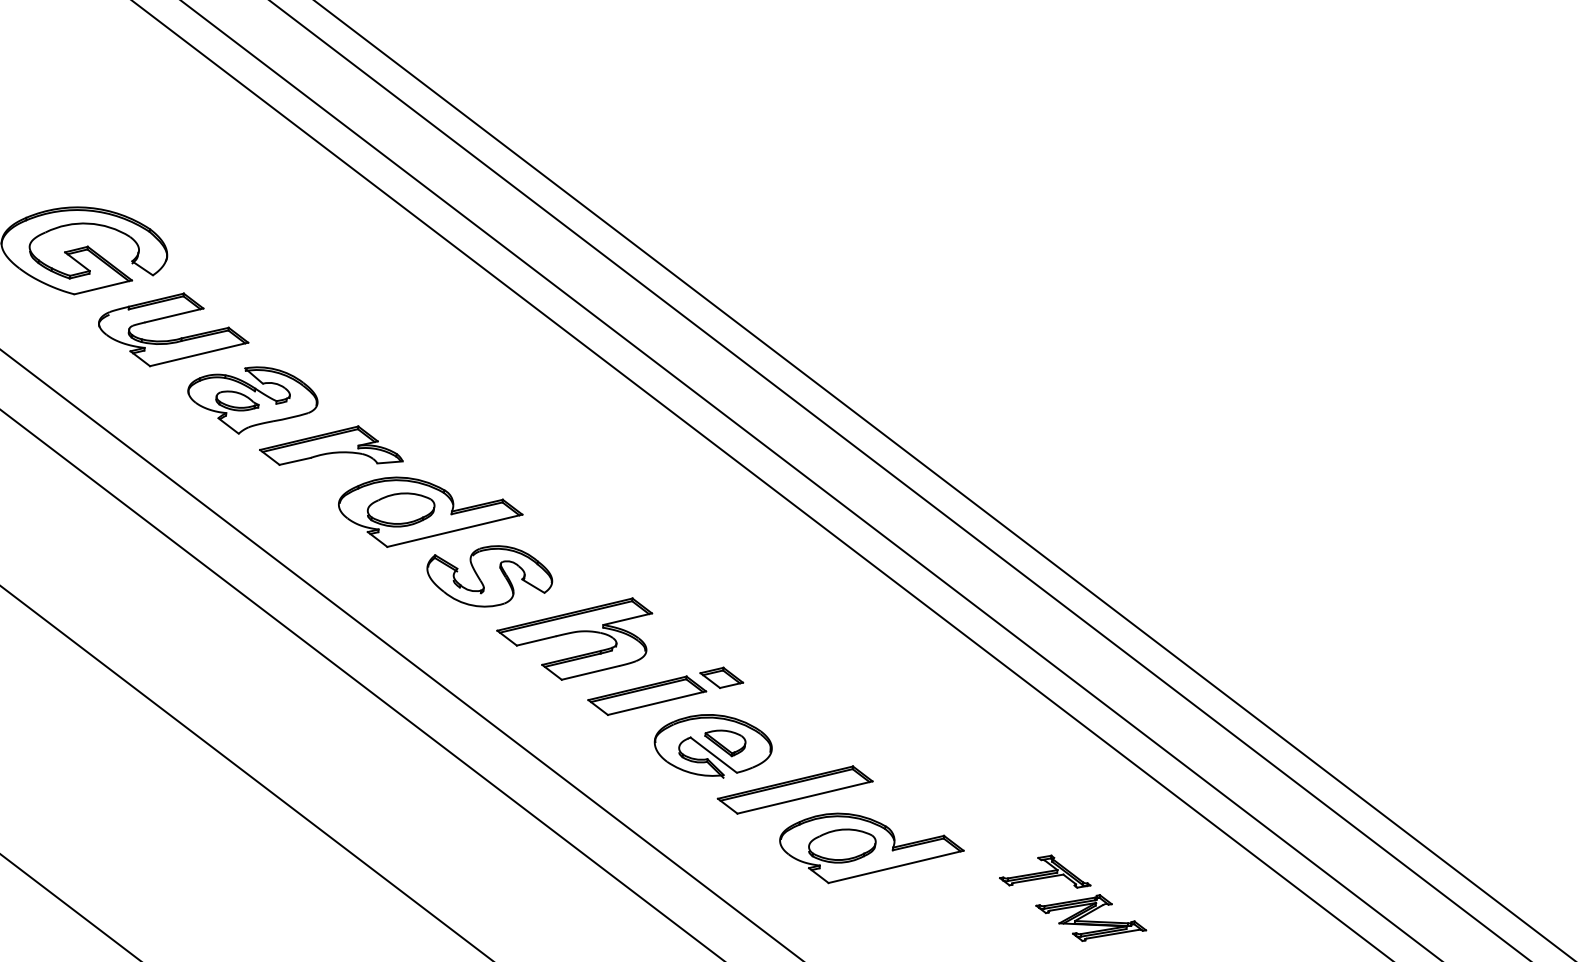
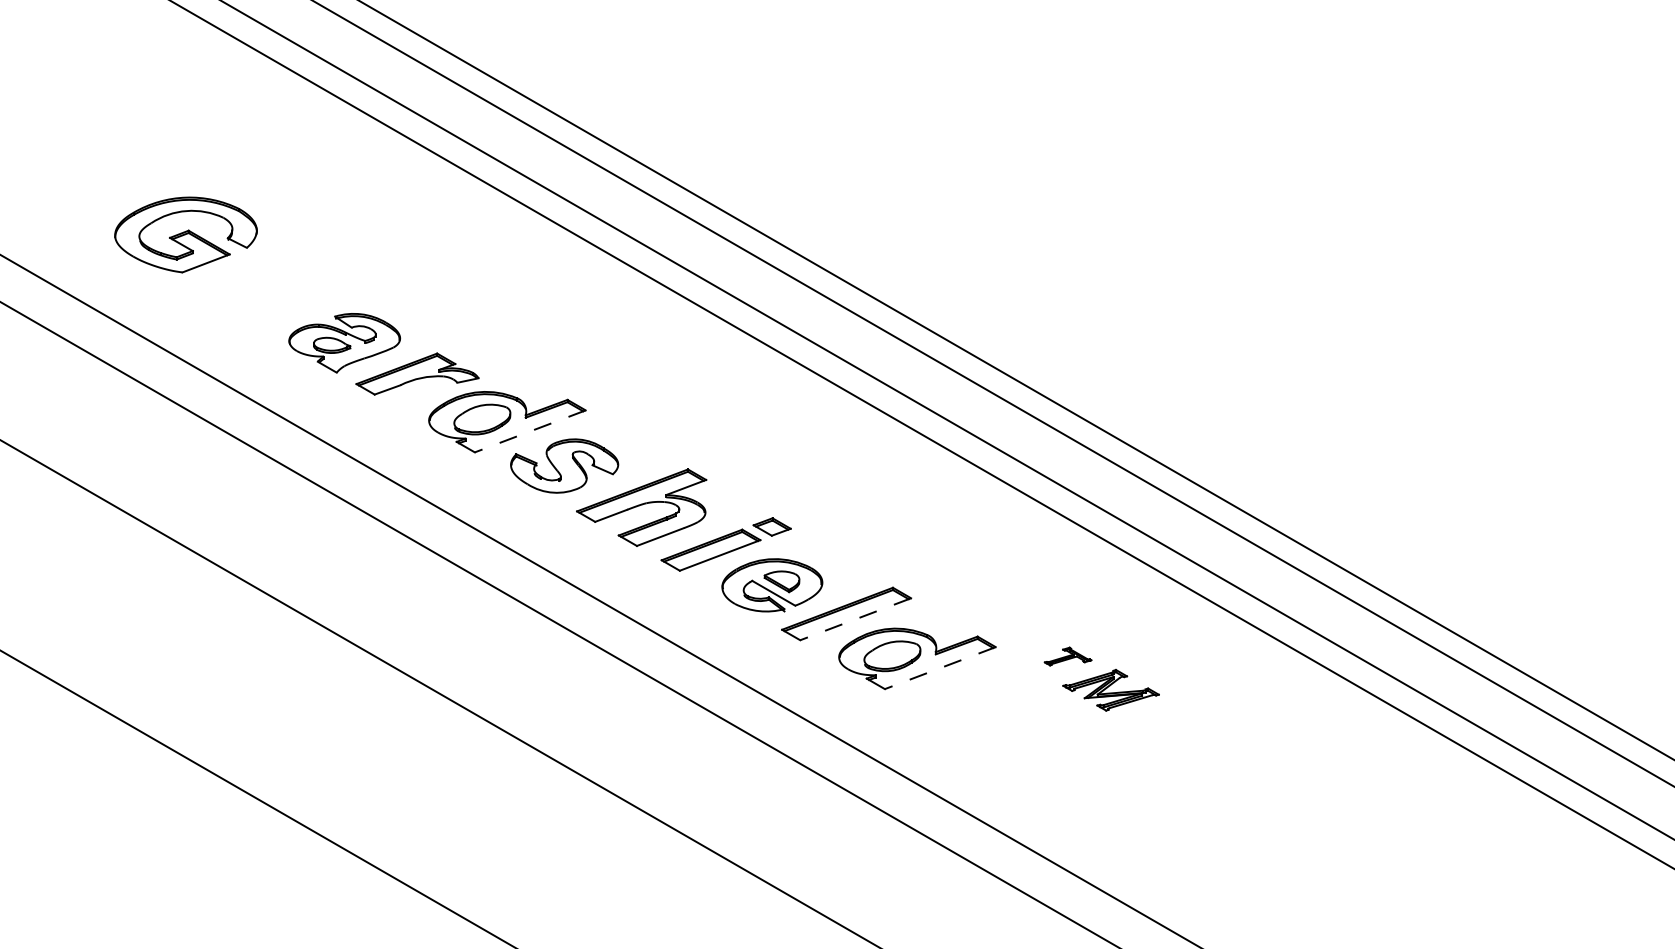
part: (172, 338) -> (270, 299), removed
line: (453, 530) -> (529, 431), solid -> dashed
line: (804, 797) -> (855, 619), solid -> dashed
line: (895, 867) -> (939, 668), solid -> dashed
part: (1045, 872) -> (1067, 656), size x0.6

